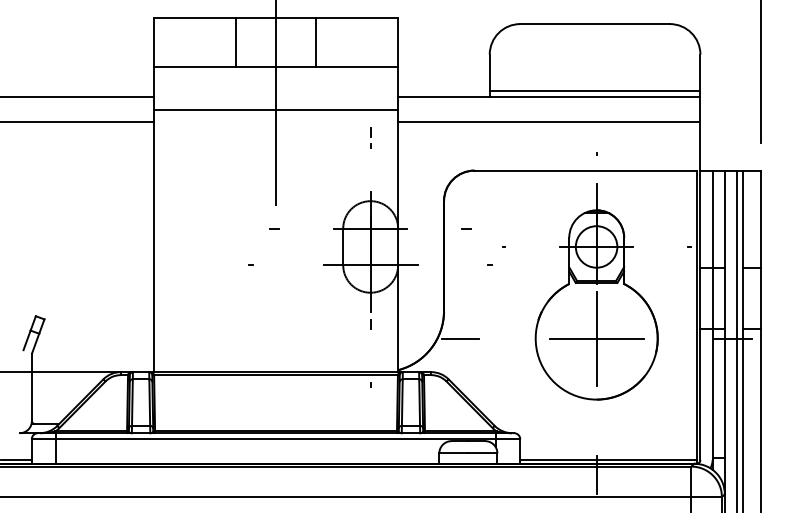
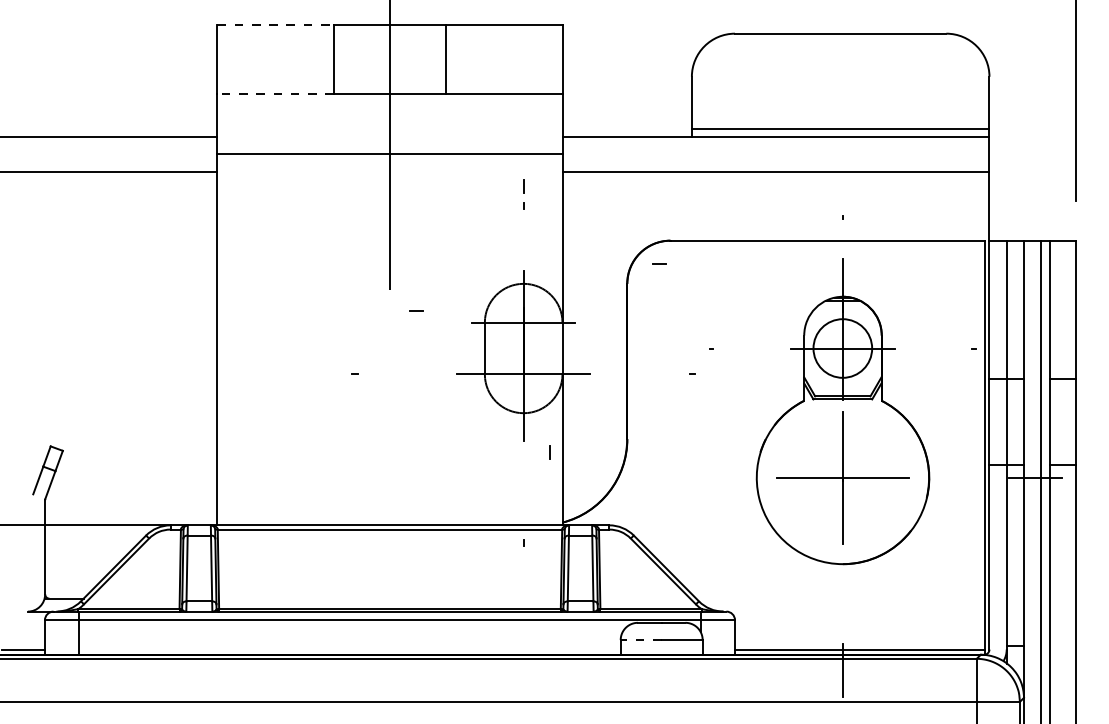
line: (195, 18) -> (276, 25), solid -> dashed
line: (194, 67) -> (275, 94), solid -> dashed
line: (274, 228) -> (416, 310), moved
line: (466, 228) -> (659, 263), moved
line: (370, 324) -> (549, 452), moved
line: (460, 338) -> (650, 477), removed
line: (453, 453) -> (640, 640), solid -> dashed

